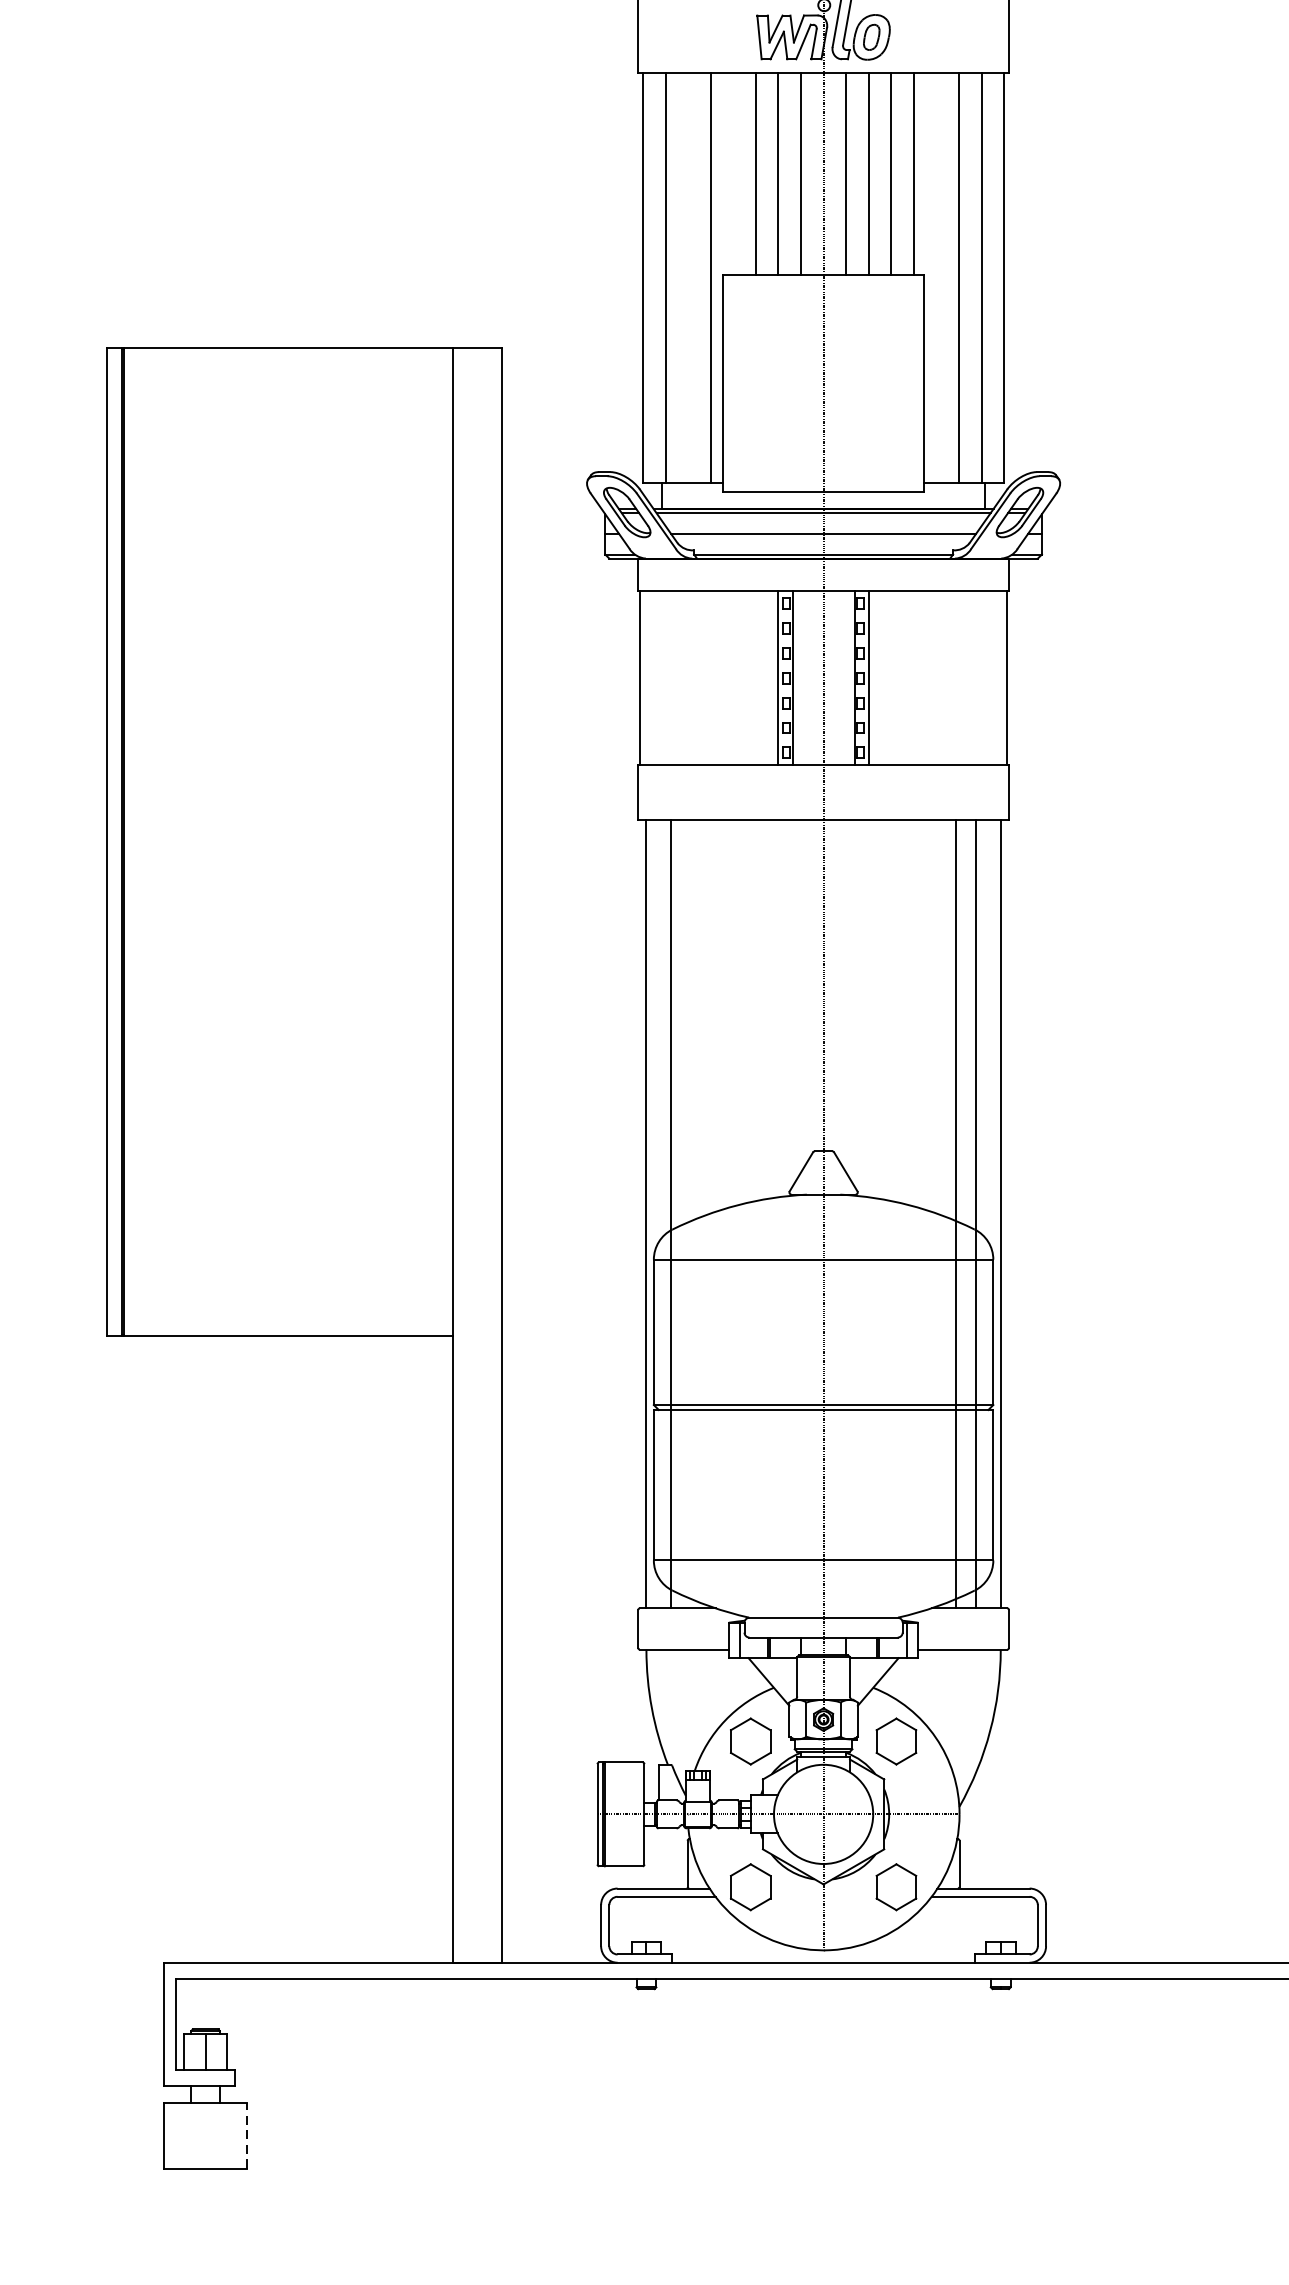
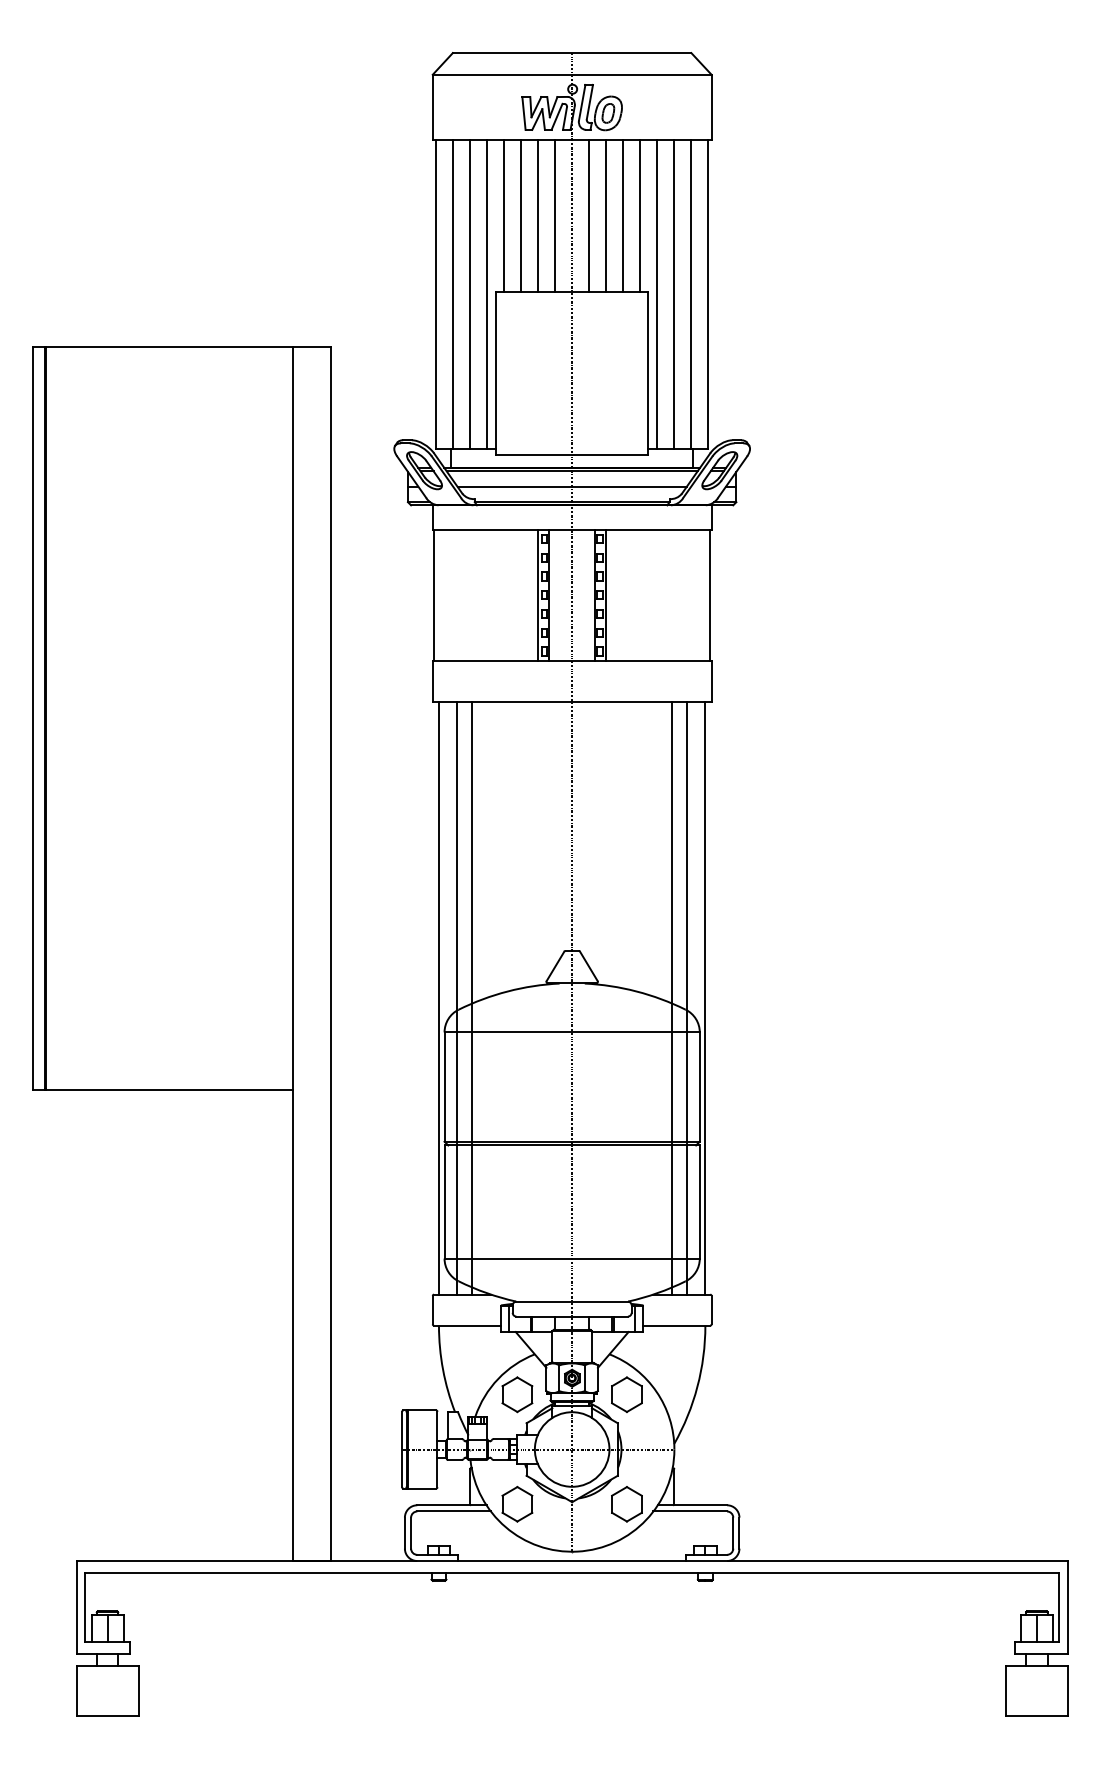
line: (733, 173) -> (504, 215), added
line: (688, 276) -> (470, 293), added
line: (937, 276) -> (657, 293), added
line: (691, 1213) -> (472, 997), added
line: (246, 2136) -> (138, 1691), dashed -> solid

